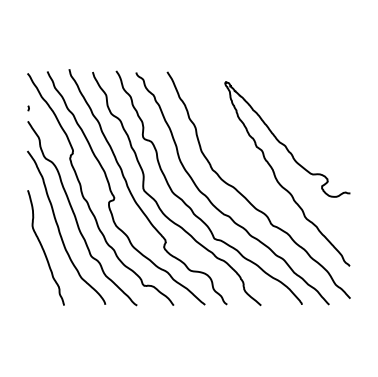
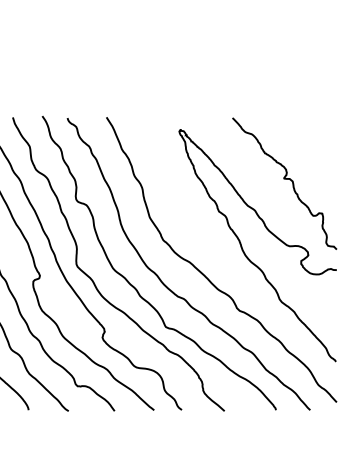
curve: (308, 121) -> (284, 179), added

